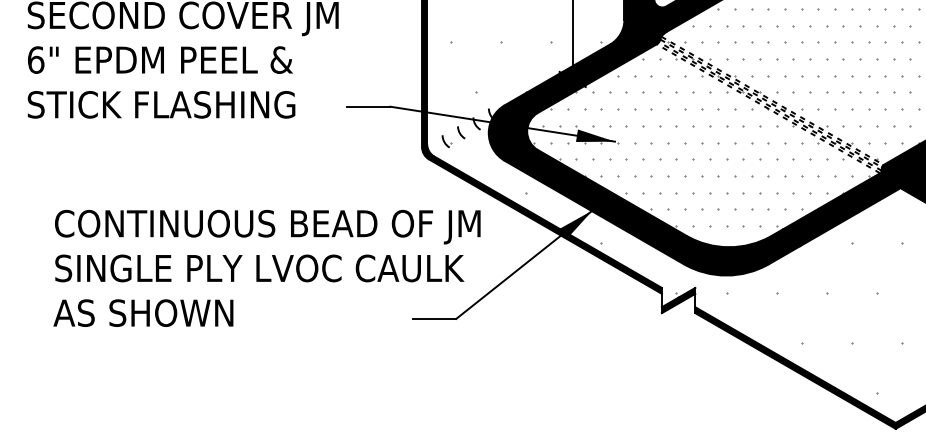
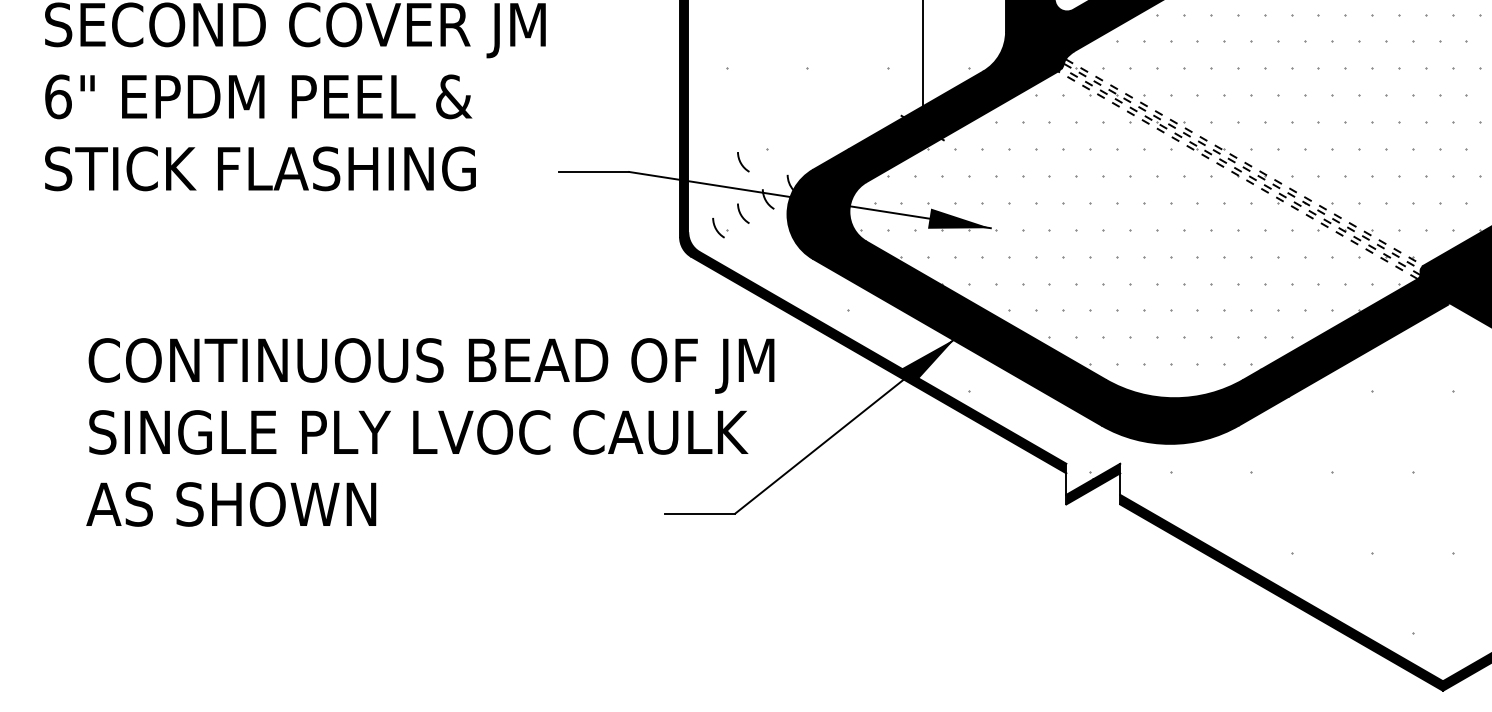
arc: (460, 100) -> (741, 161), added

